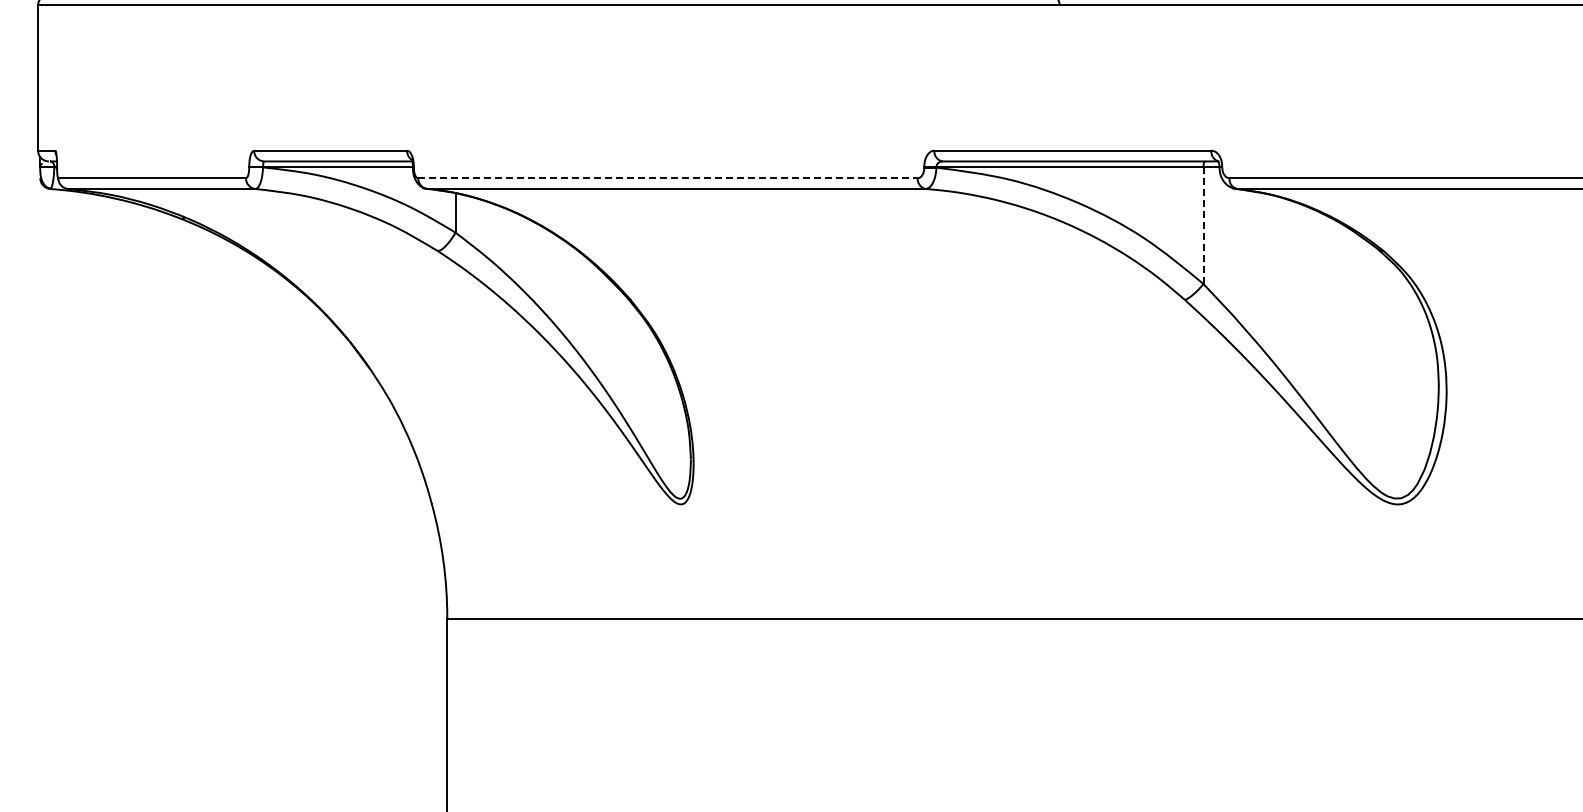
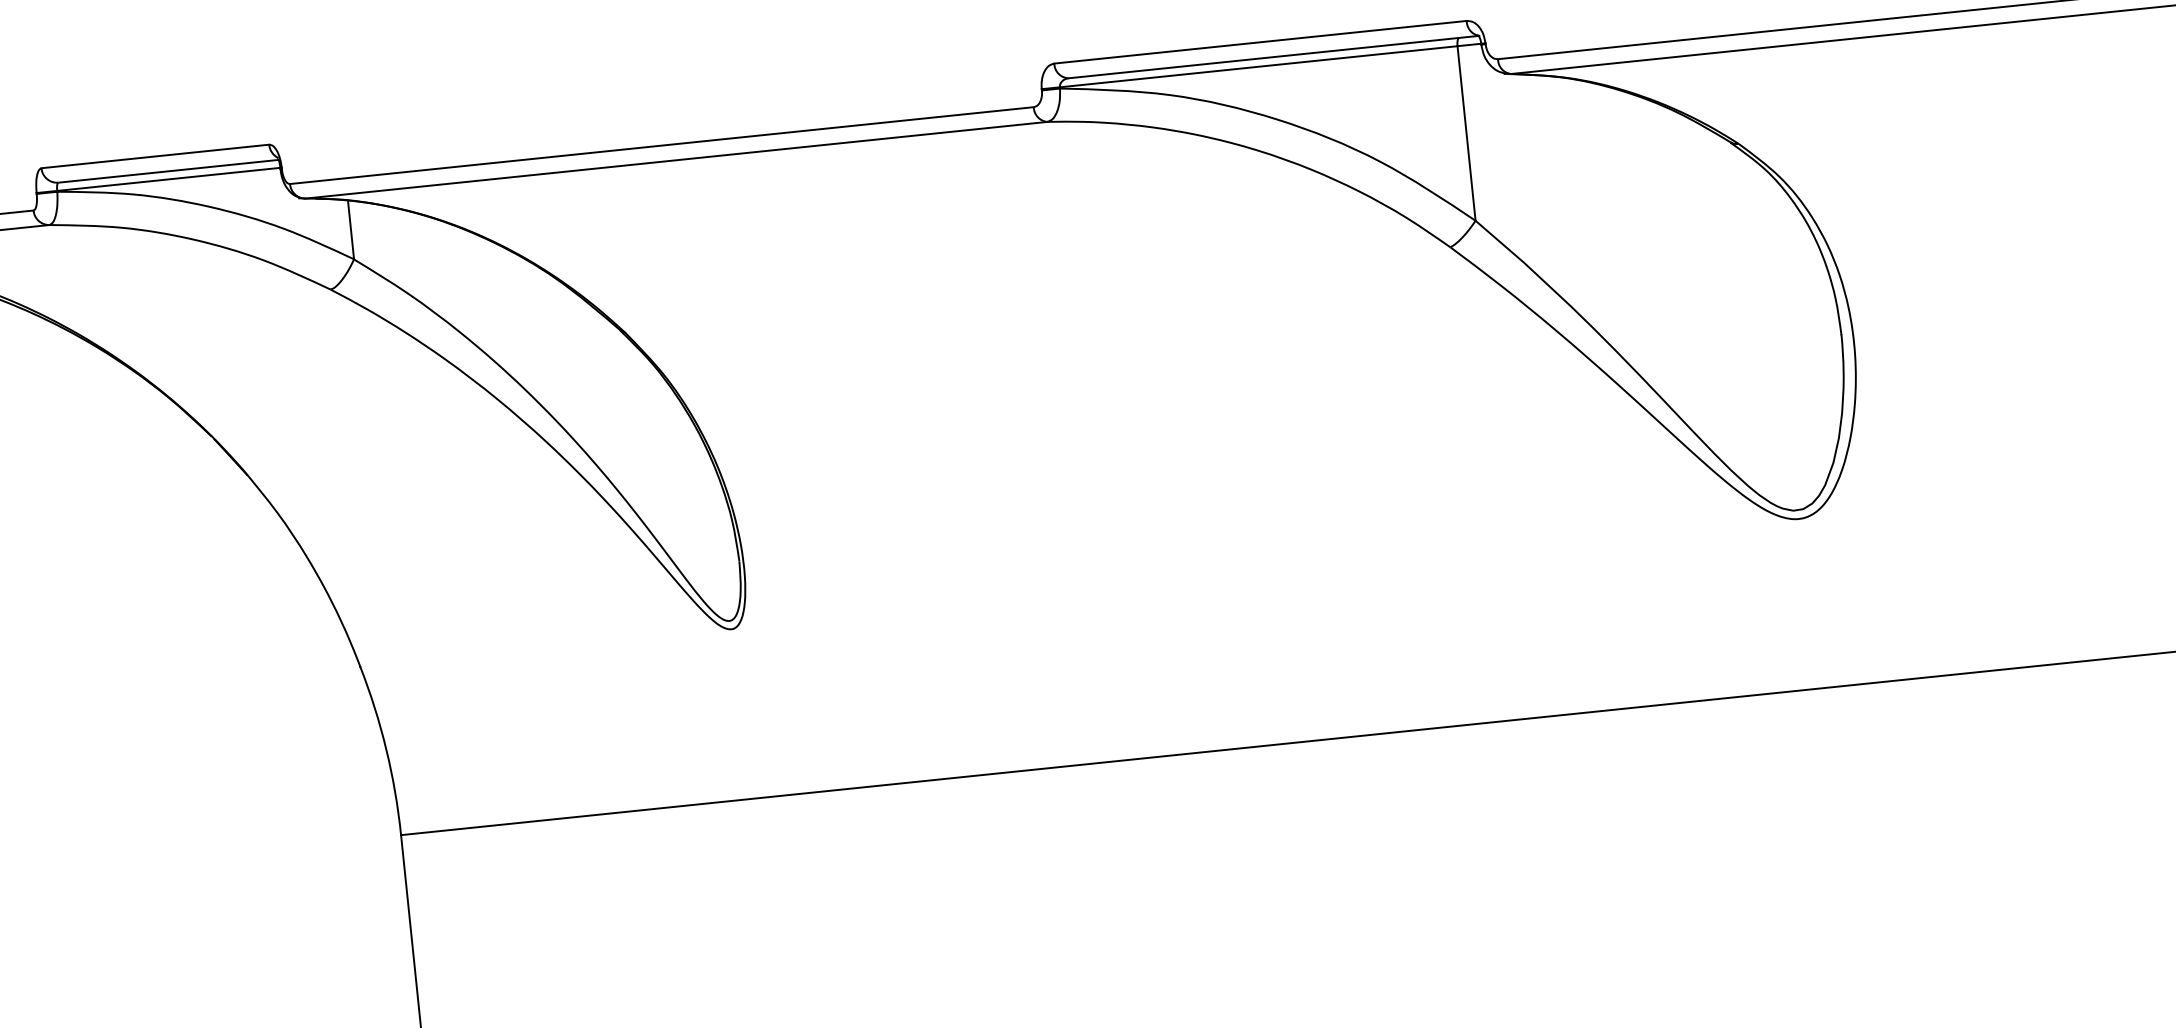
line: (667, 178) -> (661, 146), dashed -> solid
line: (1203, 225) -> (1466, 133), dashed -> solid

